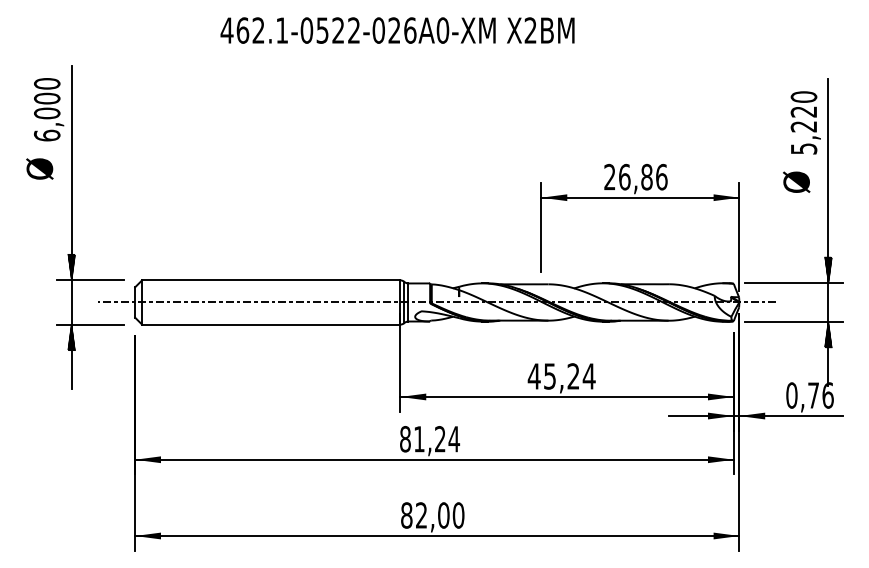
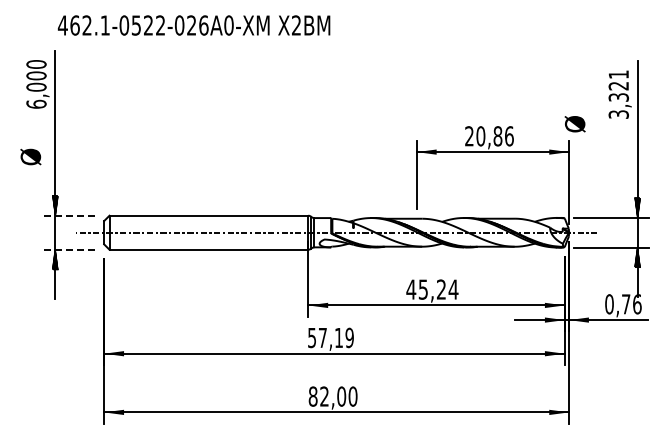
text: (396, 30) -> (193, 25), moved
text: (803, 122) -> (618, 94), 5,220 -> 3,321
text: (39, 168) -> (30, 156), moved
text: (624, 177) -> (480, 136), 26,86 -> 20,86
text: (795, 182) -> (574, 124), moved
line: (90, 280) -> (69, 215), solid -> dashed
line: (90, 324) -> (69, 249), solid -> dashed
text: (430, 438) -> (331, 337), 81,24 -> 57,19

